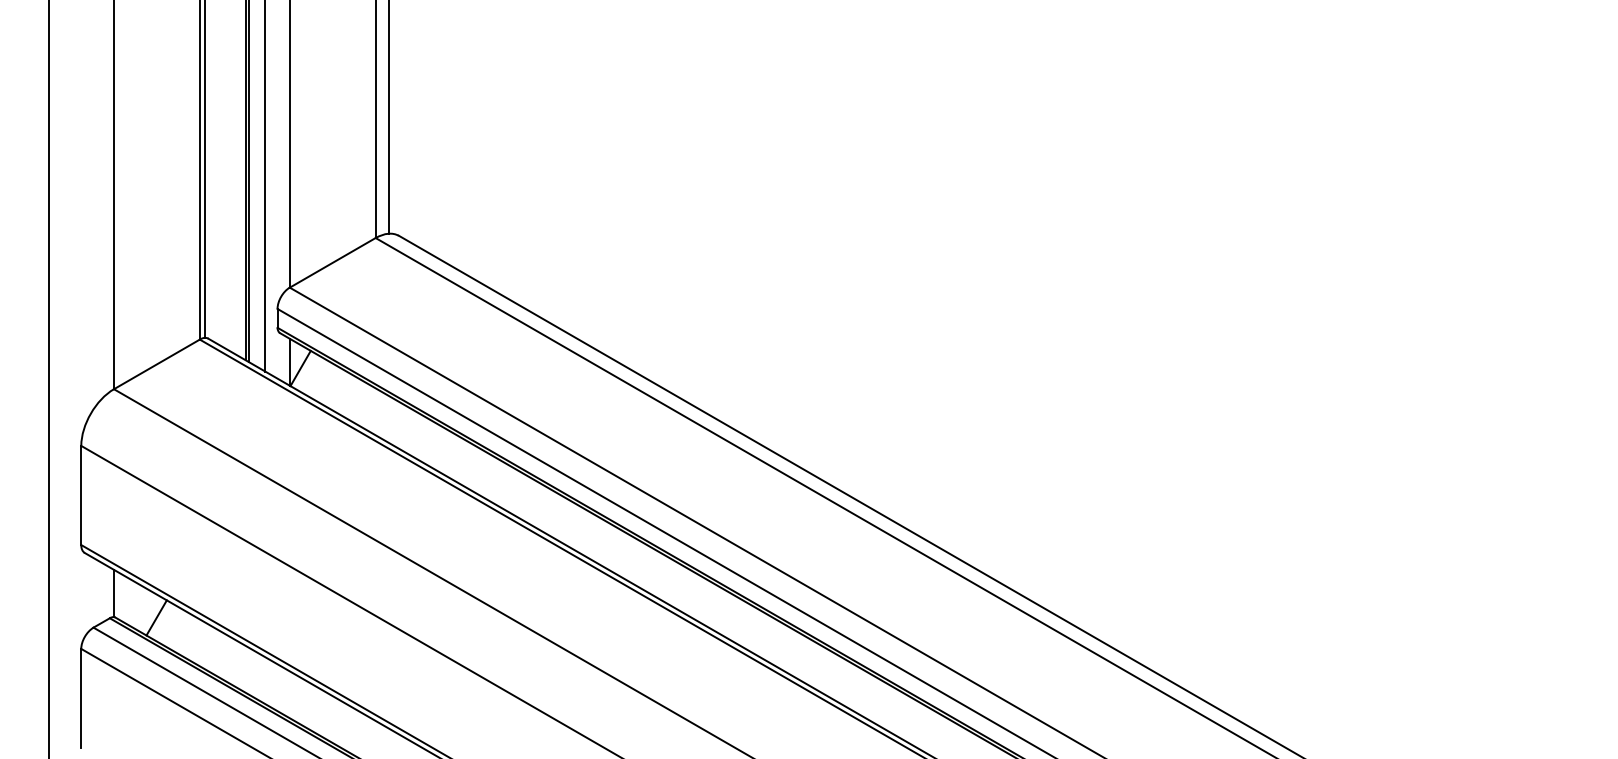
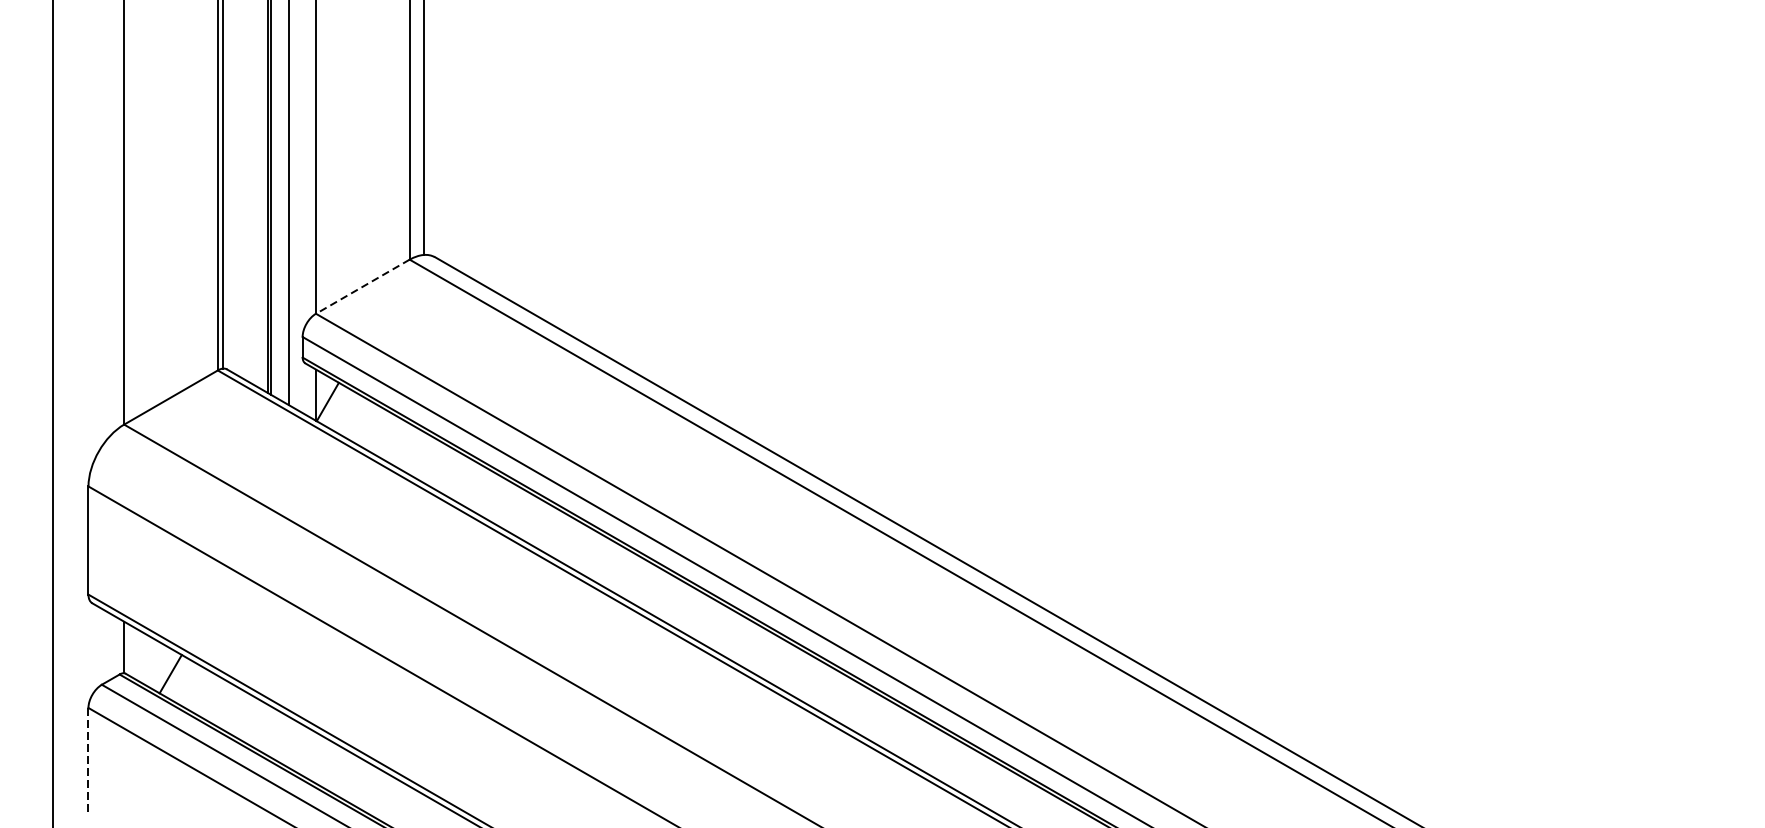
line: (332, 262) -> (362, 286), solid -> dashed
line: (81, 698) -> (88, 762), solid -> dashed

